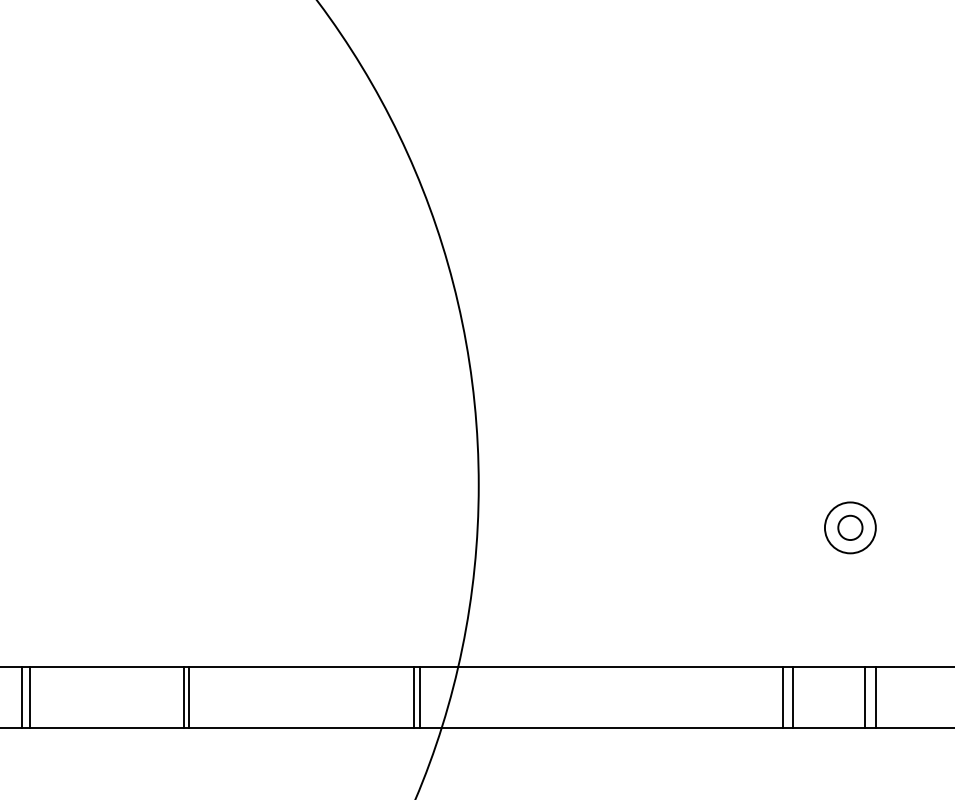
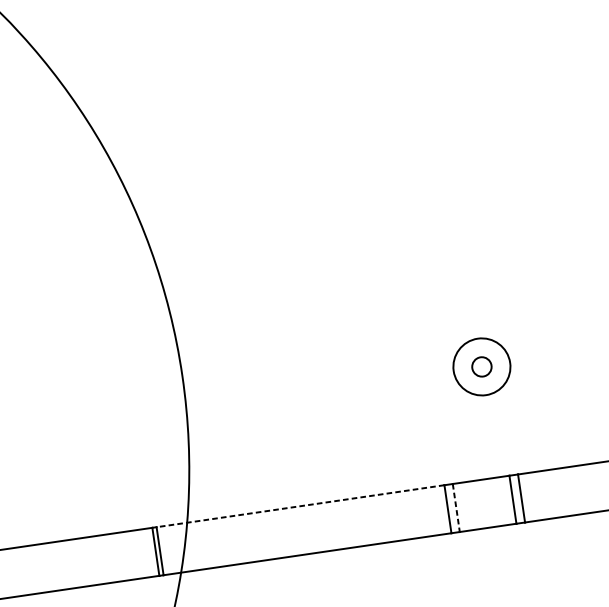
circle: (849, 527) -> (481, 366), size x1.4
line: (601, 667) -> (300, 506), solid -> dashed
line: (793, 698) -> (456, 508), solid -> dashed

